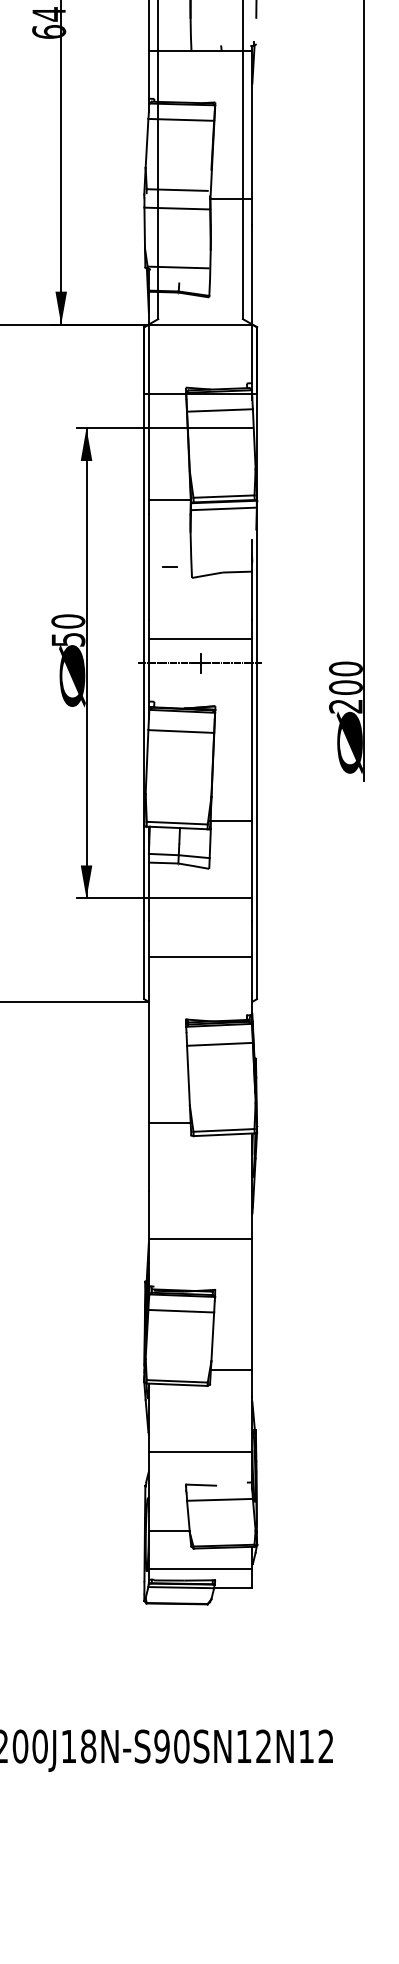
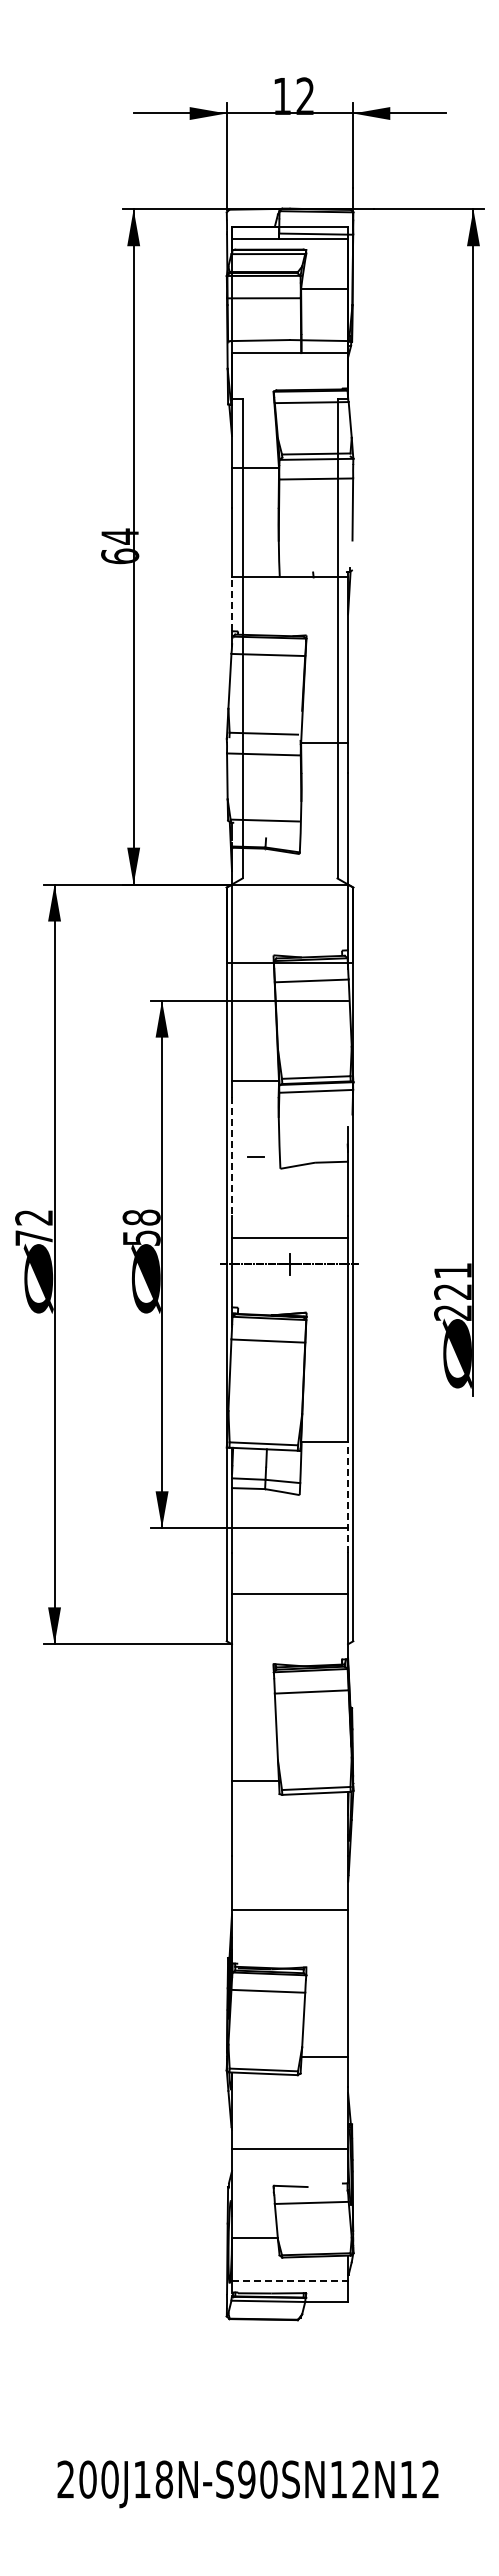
line: (149, 74) -> (232, 604), solid -> dashed
line: (149, 567) -> (232, 1157), solid -> dashed
text: (68, 621) -> (141, 1217), 50 -> 58
text: (345, 678) -> (452, 1281), 200 -> 221
line: (252, 870) -> (348, 1497), solid -> dashed
line: (201, 1569) -> (290, 2280), solid -> dashed

